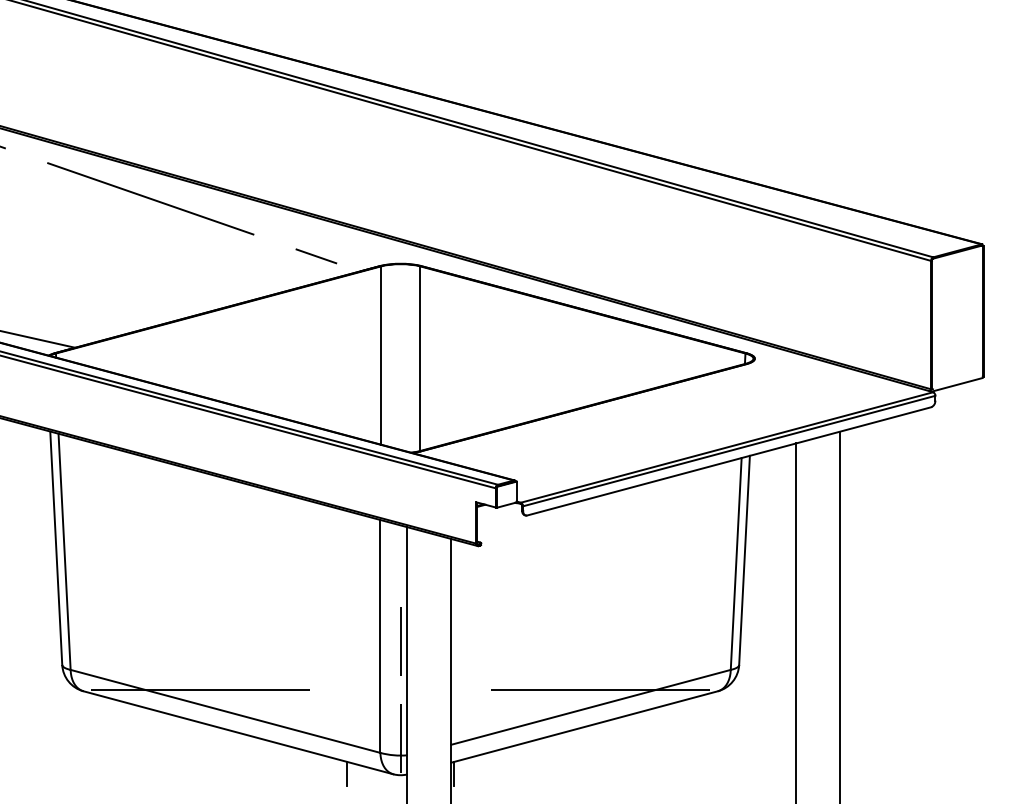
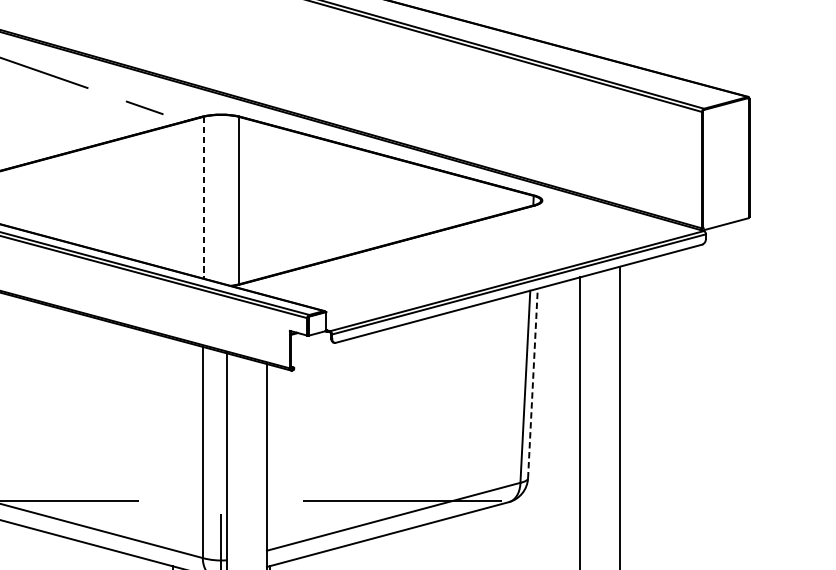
line: (381, 356) -> (203, 198), solid -> dashed
line: (744, 560) -> (532, 383), solid -> dashed
line: (400, 641) -> (220, 457), removed

